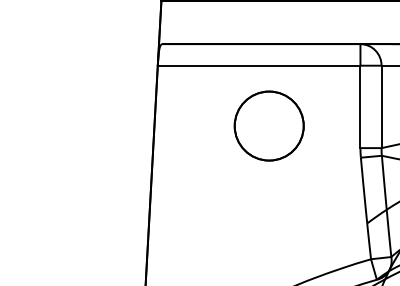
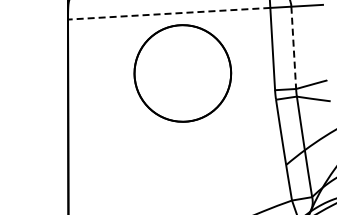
line: (258, 65) -> (168, 13), solid -> dashed
line: (381, 107) -> (293, 48), solid -> dashed
circle: (268, 125) -> (181, 72), size x1.4

